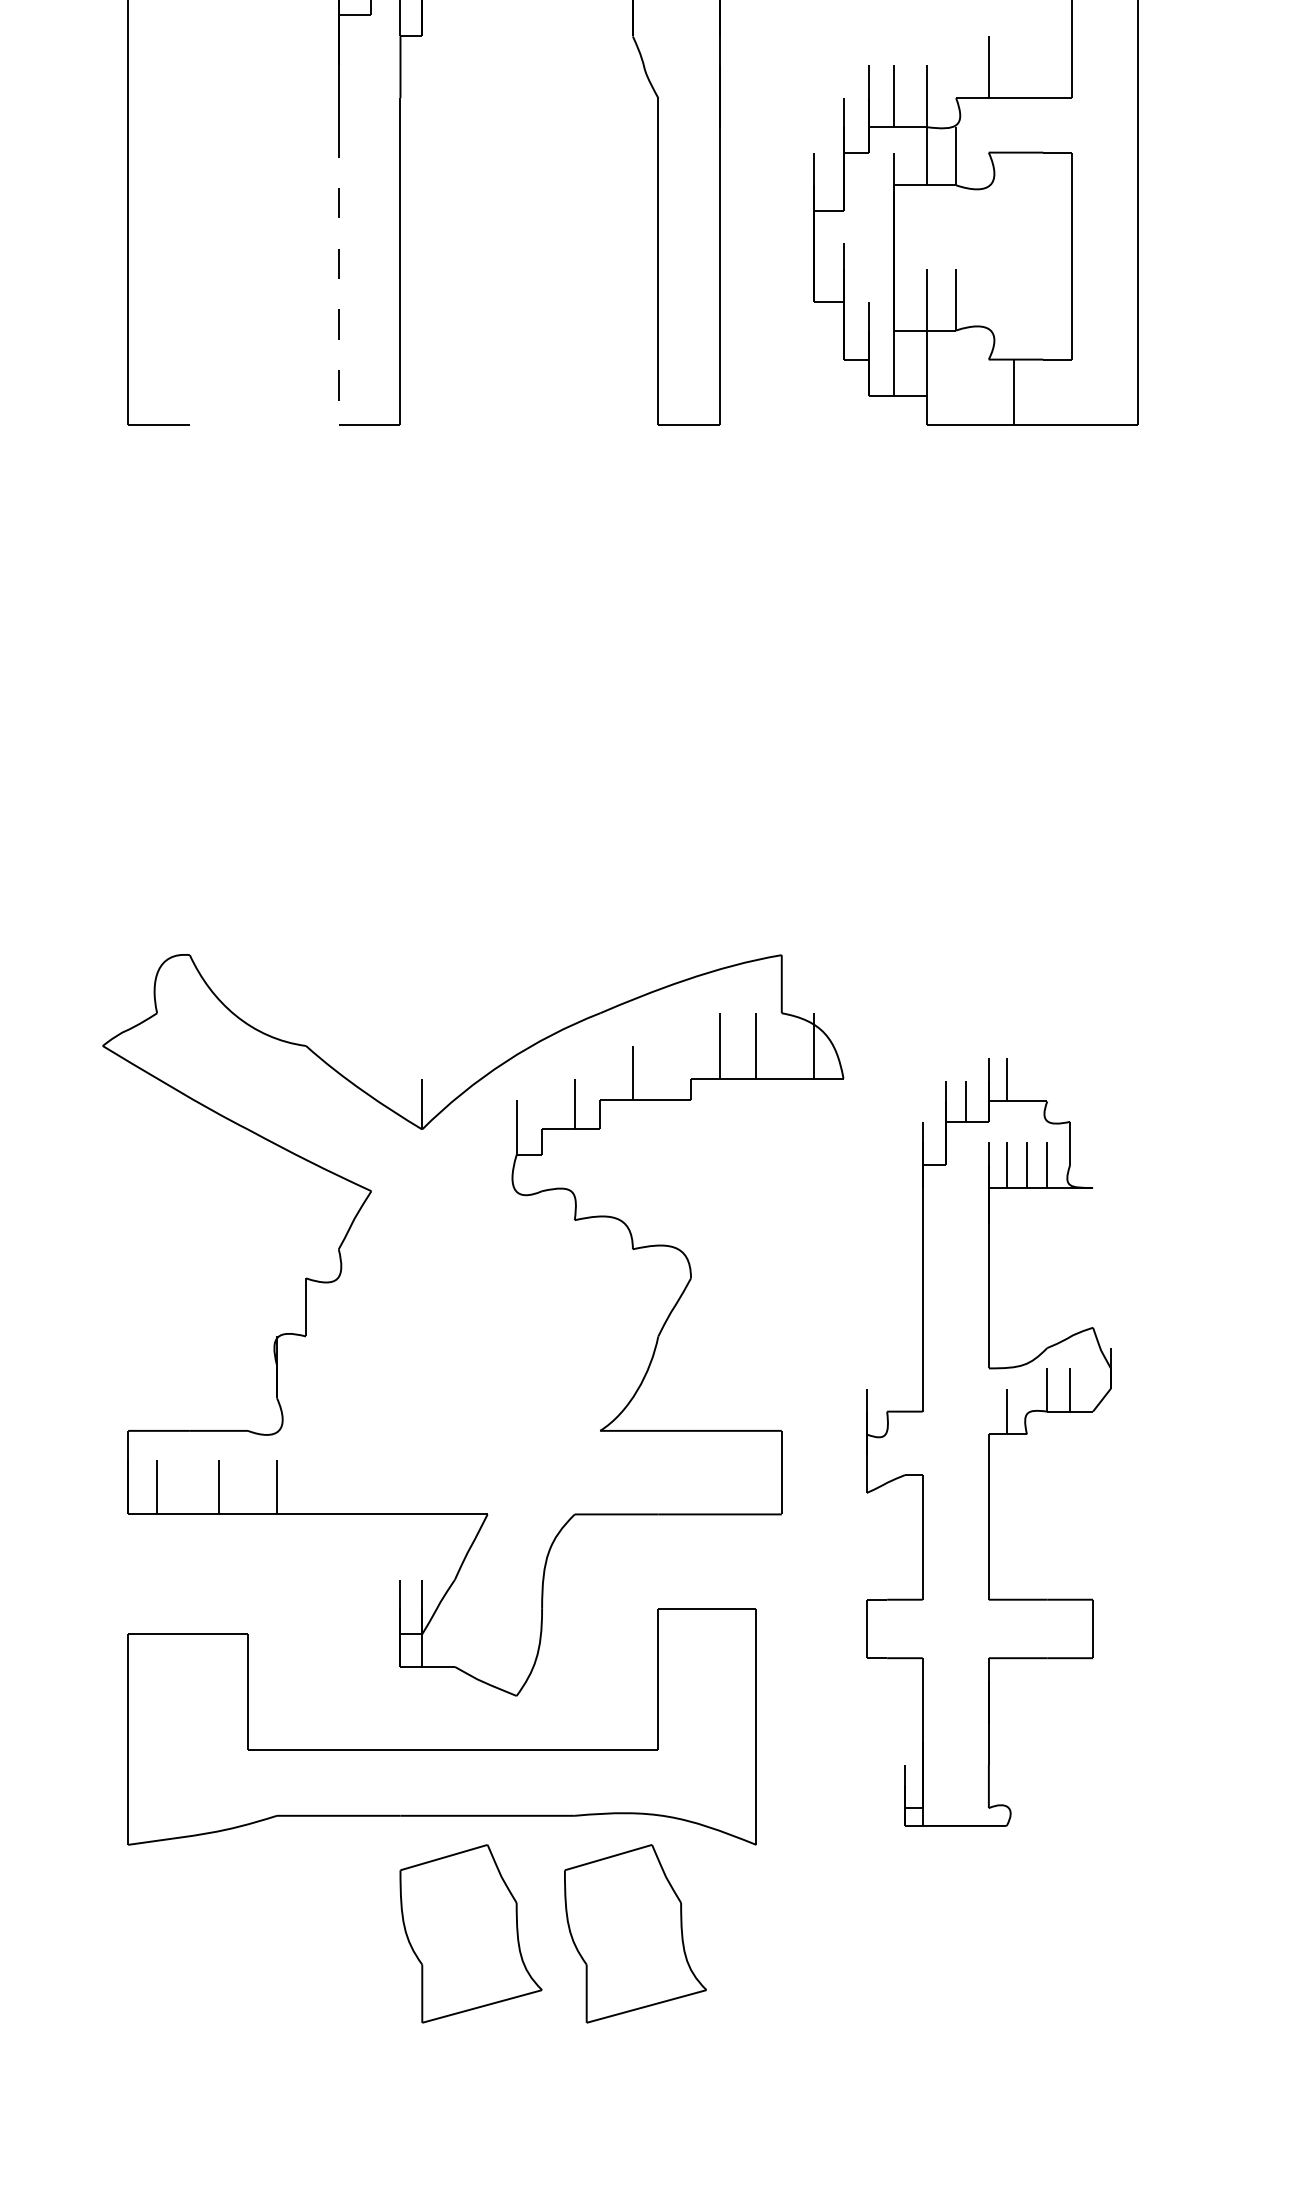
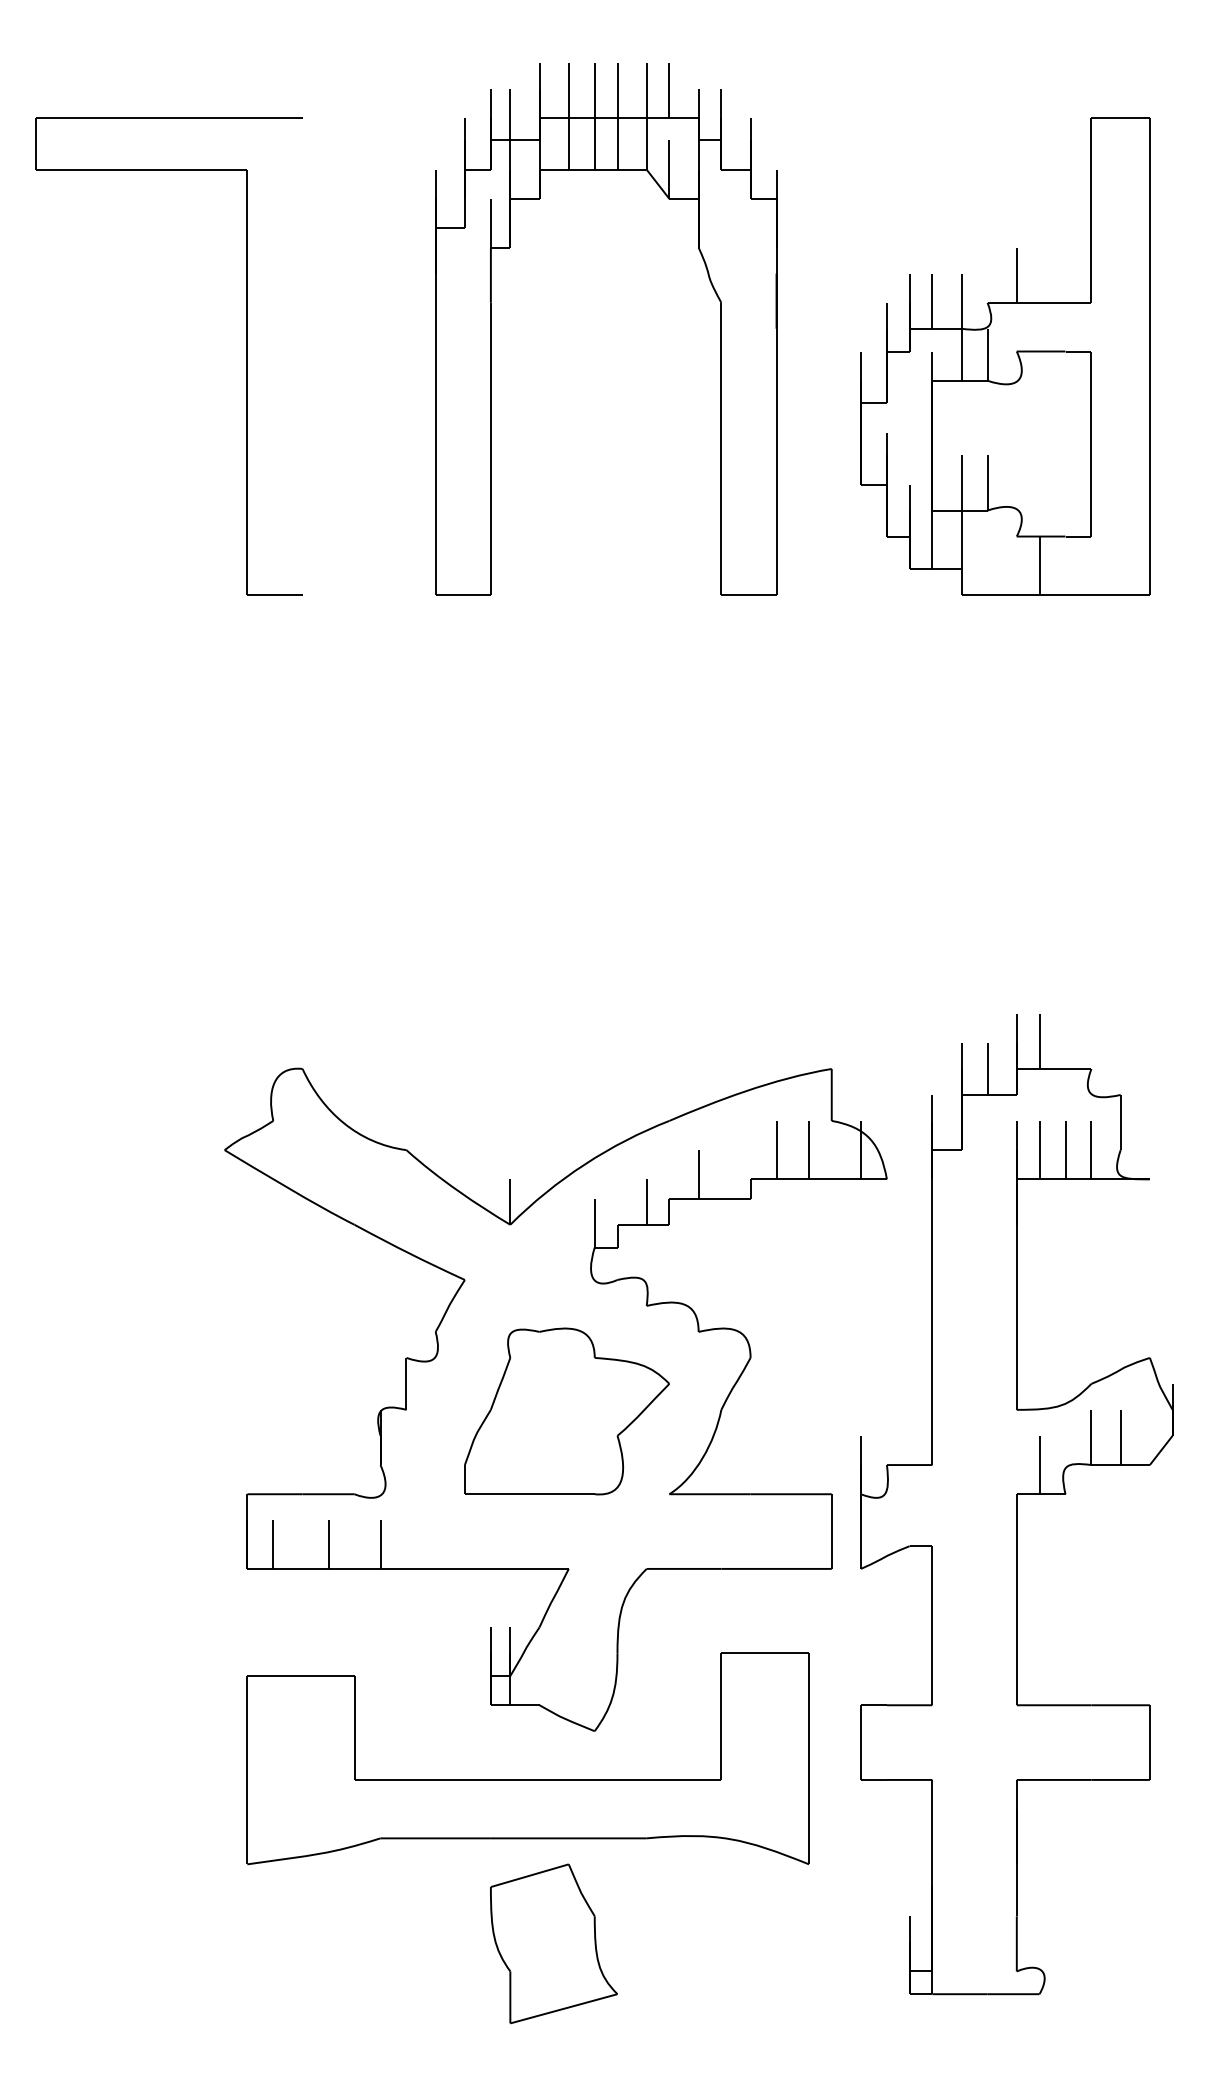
line: (338, 276) -> (435, 462), dashed -> solid
part: (485, 1338) -> (566, 1411), added
part: (988, 1442) -> (1016, 1504), size x1.43
part: (634, 1933) -> (700, 1943), removed

